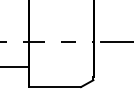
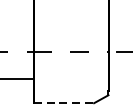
line: (55, 87) -> (64, 103), solid -> dashed

